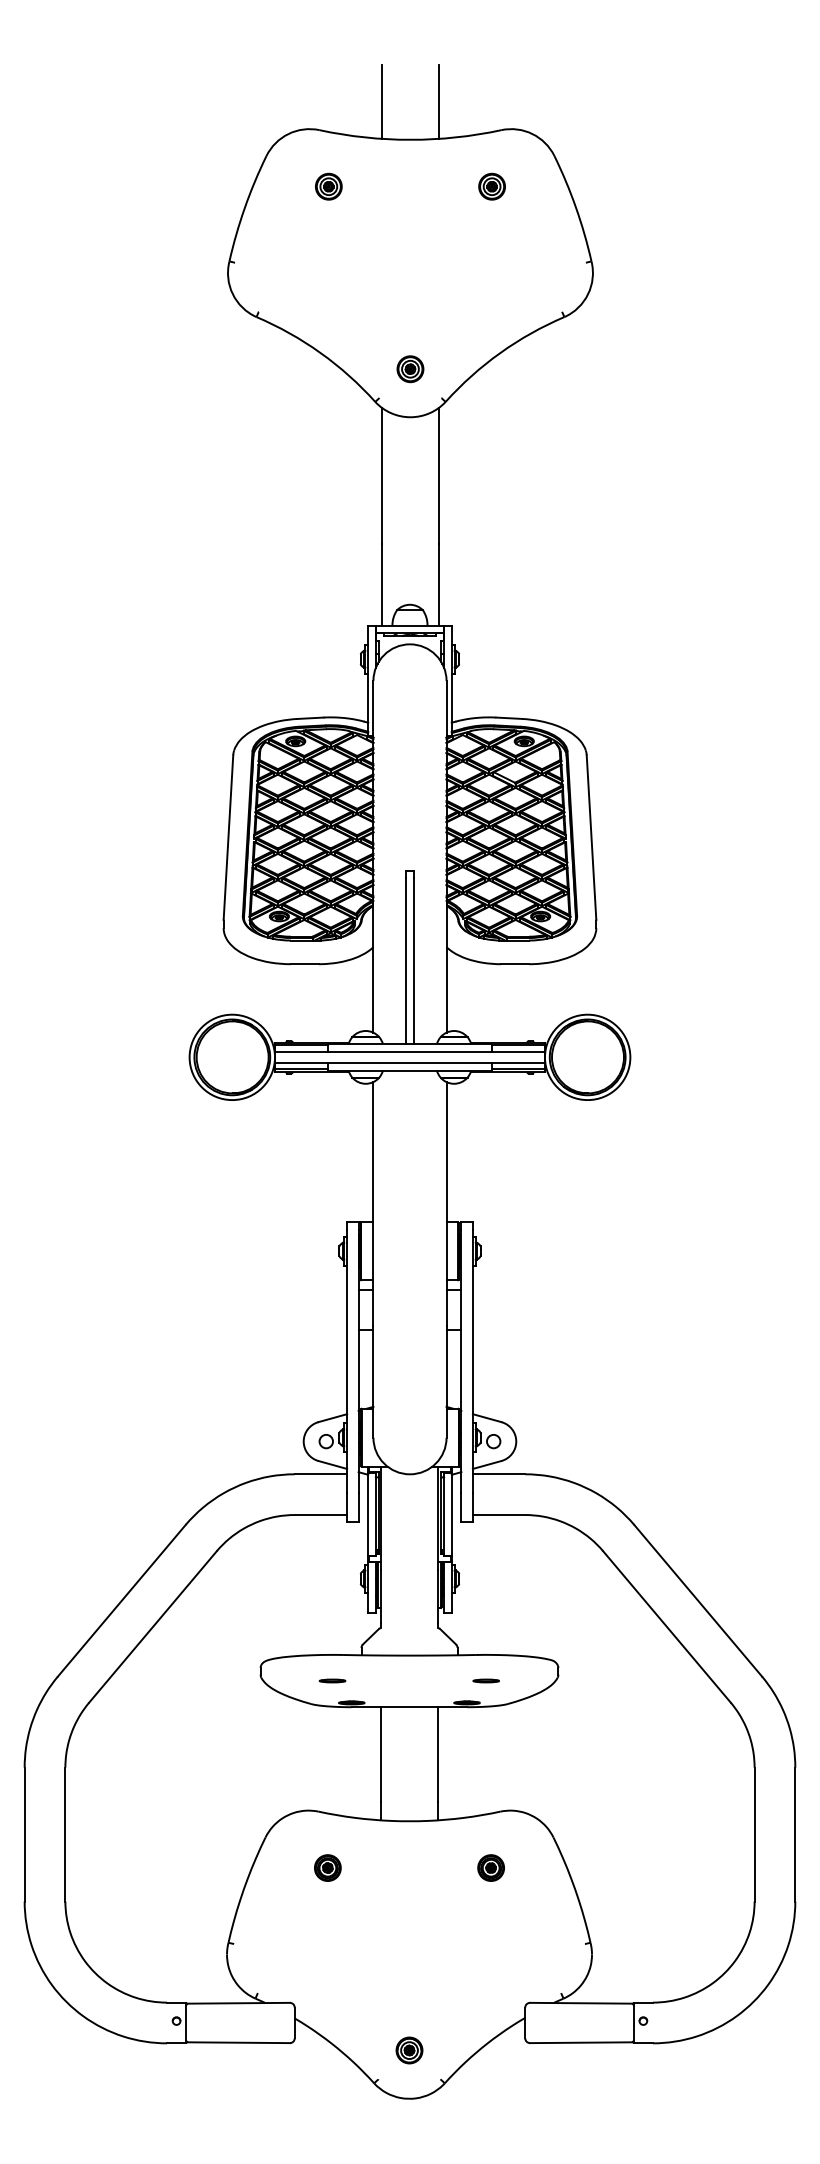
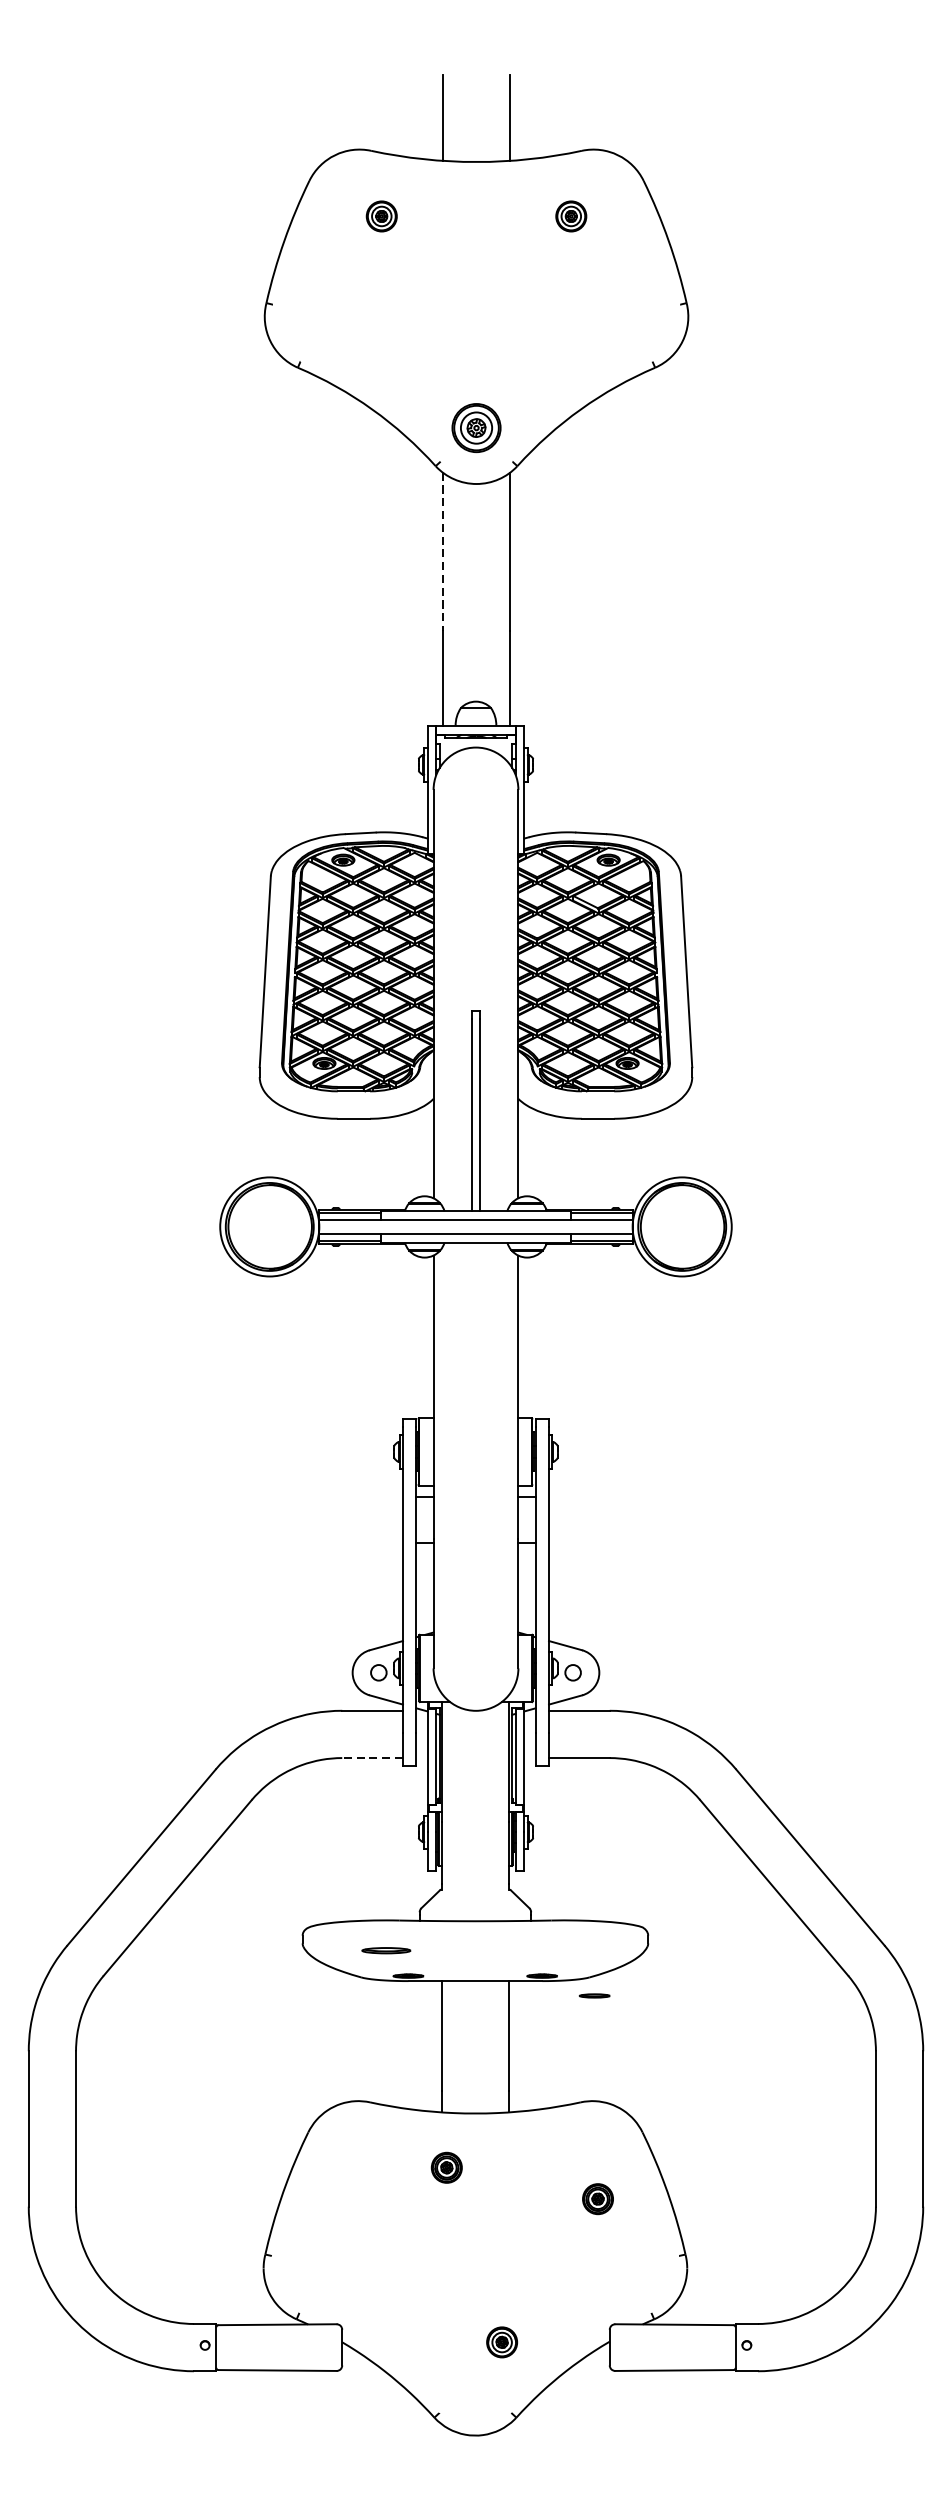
part: (410, 369) -> (476, 428), size x1.6
line: (381, 476) -> (442, 552), solid -> dashed
line: (320, 1515) -> (372, 1758), solid -> dashed
part: (332, 1680) -> (386, 1950), size x1.6
part: (485, 1680) -> (593, 1995), moved
part: (327, 1867) -> (446, 2167), moved
part: (490, 1867) -> (597, 2198), moved
part: (409, 2050) -> (502, 2342), moved

